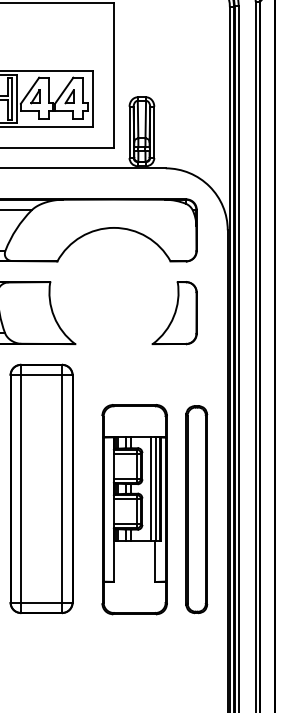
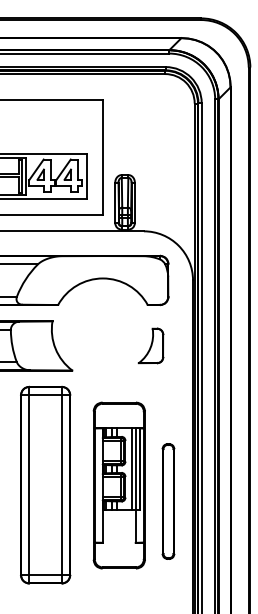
part: (174, 312) -> (150, 345), size x0.7
part: (133, 509) -> (118, 485), moved
part: (196, 509) -> (168, 501), size x0.7

